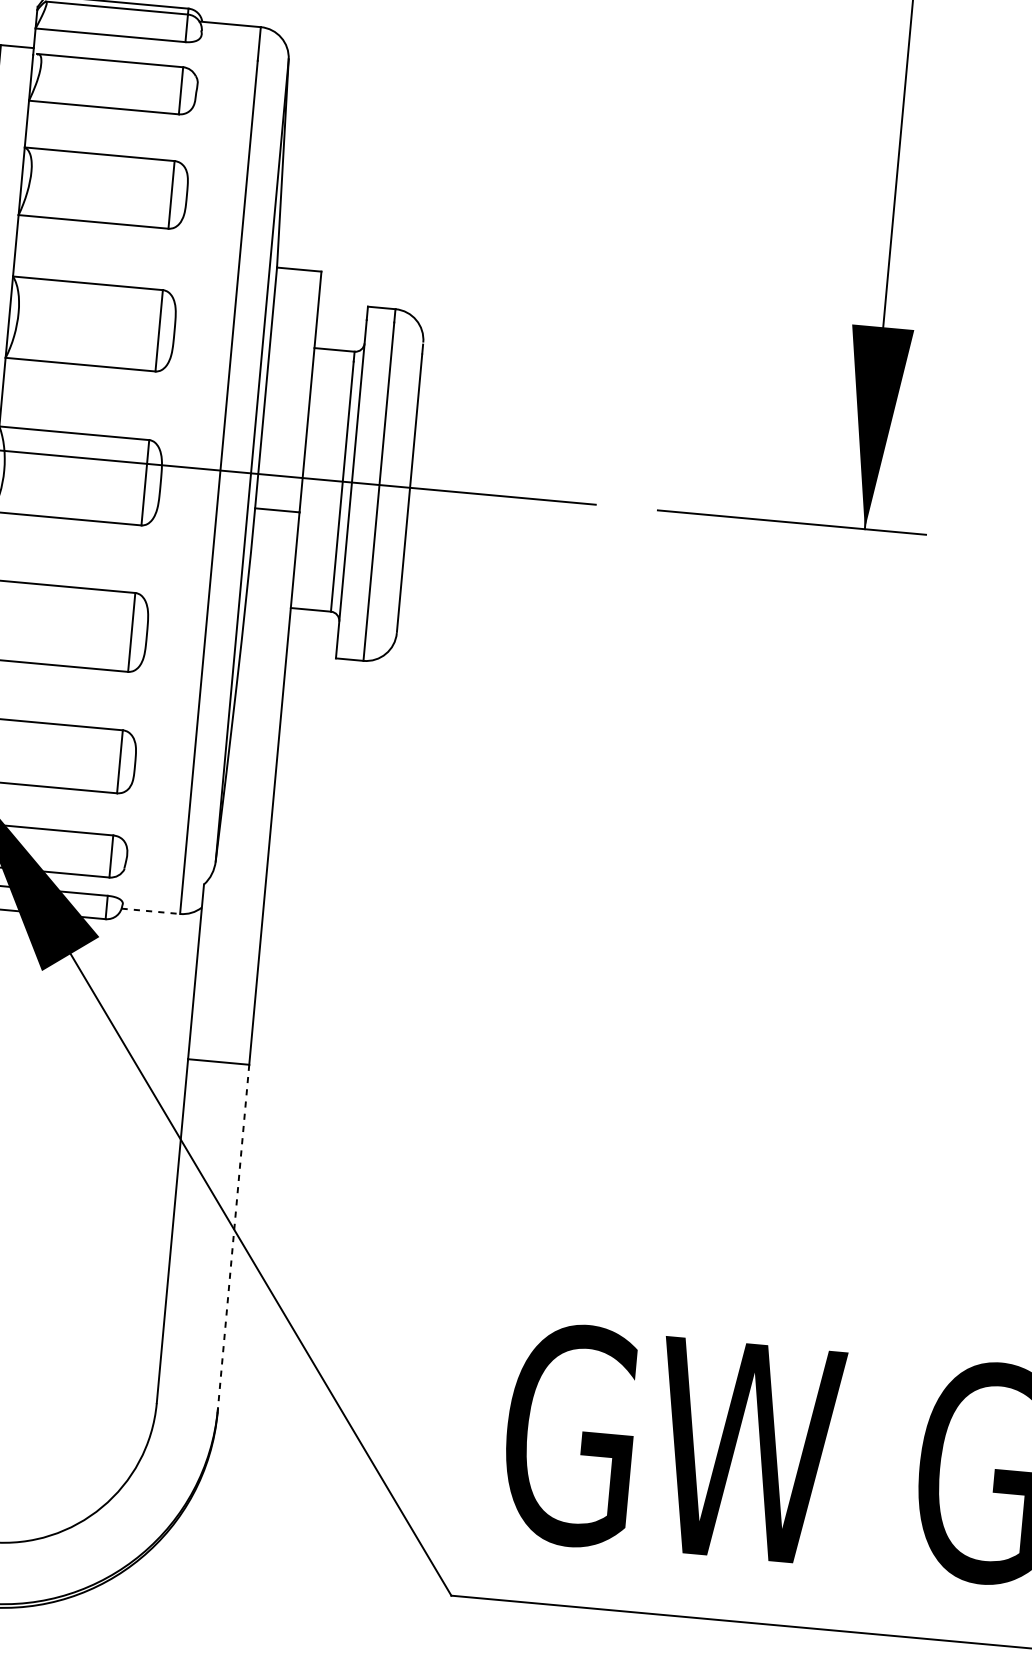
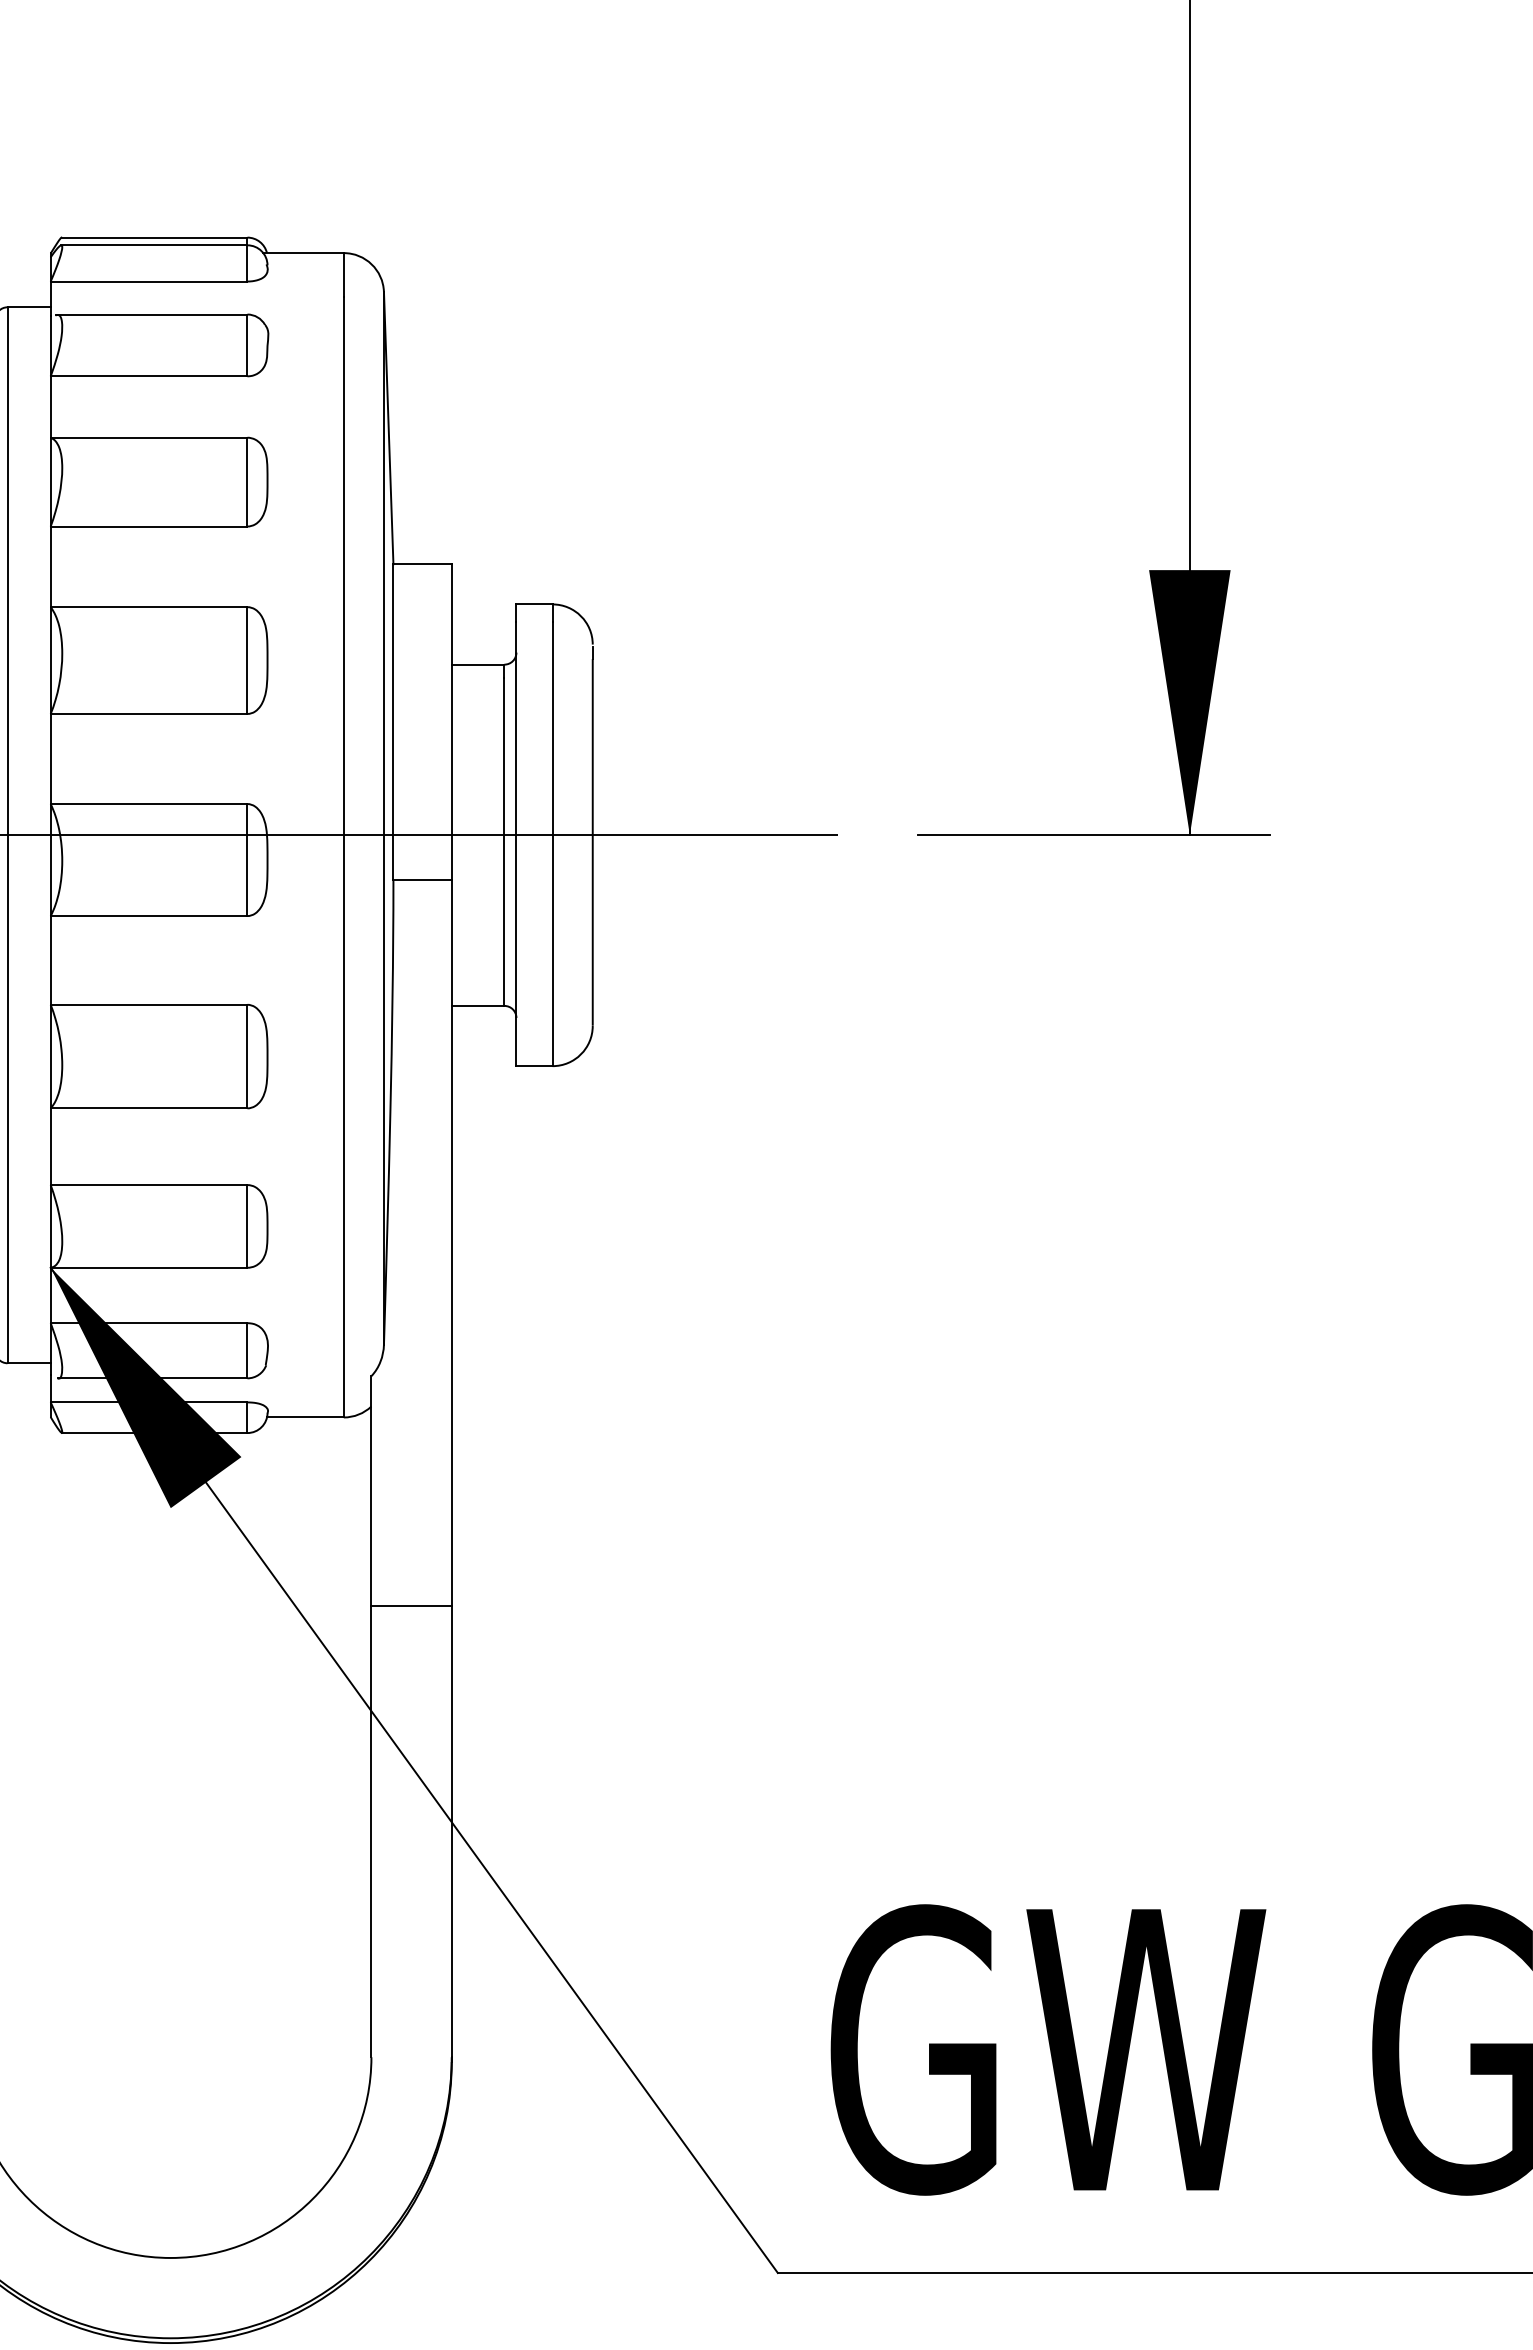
line: (150, 911) -> (305, 1417), dashed -> solid
line: (233, 1236) -> (451, 1831), dashed -> solid

